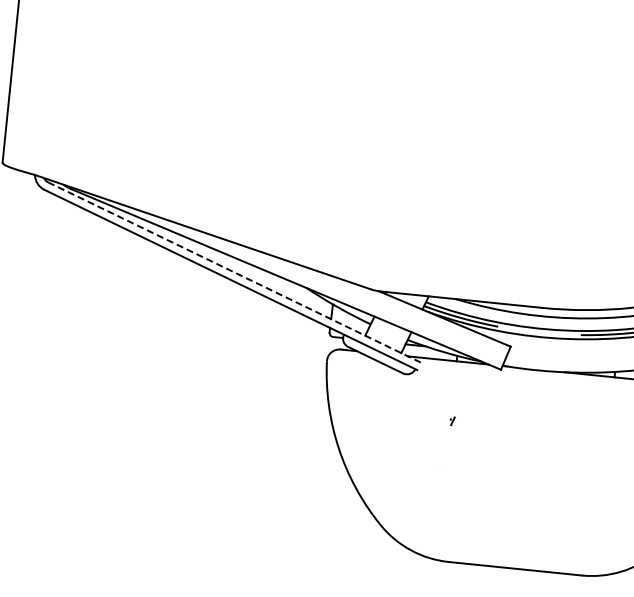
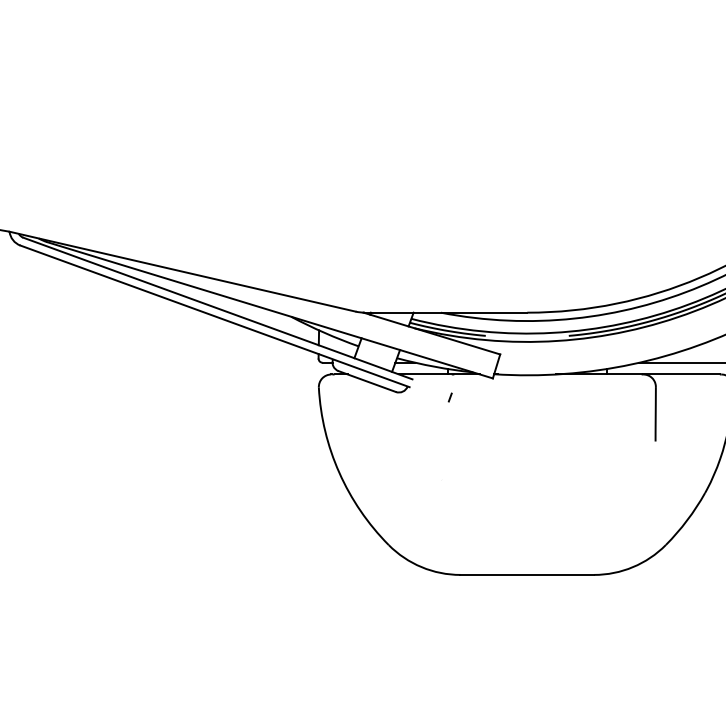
line: (235, 272) -> (218, 308), dashed -> solid
line: (452, 421) -> (449, 397), moved

